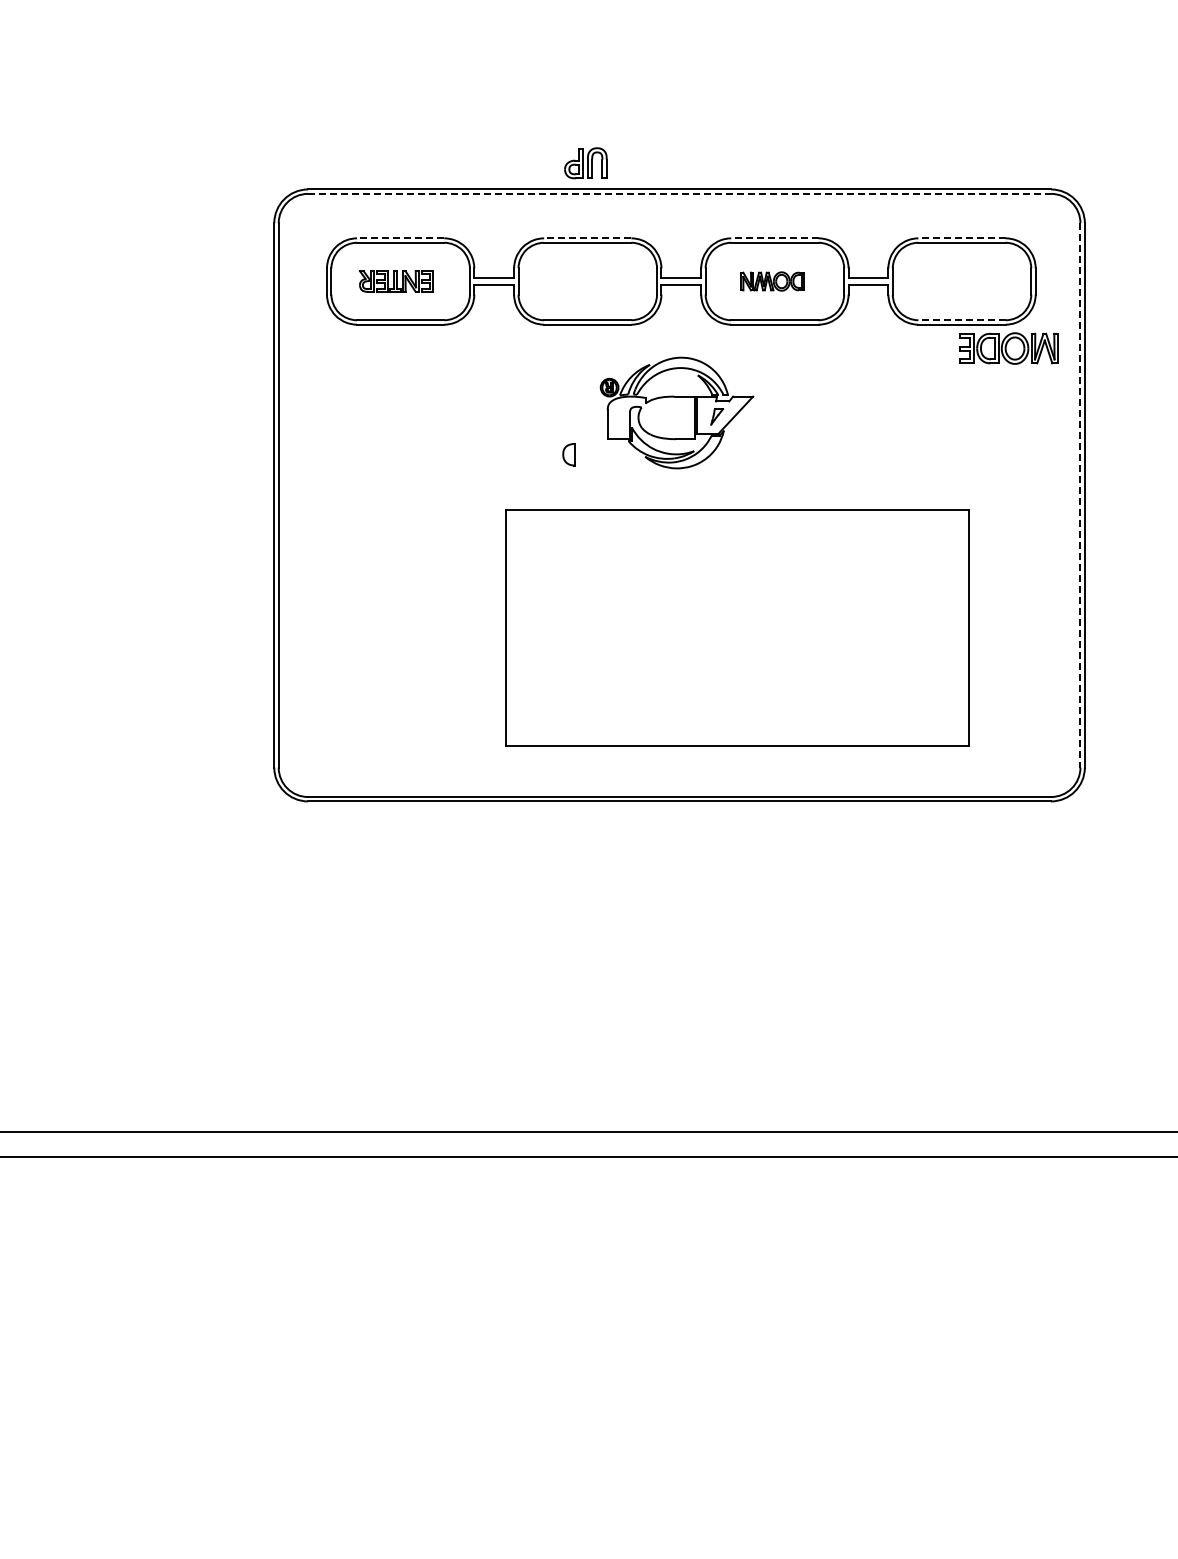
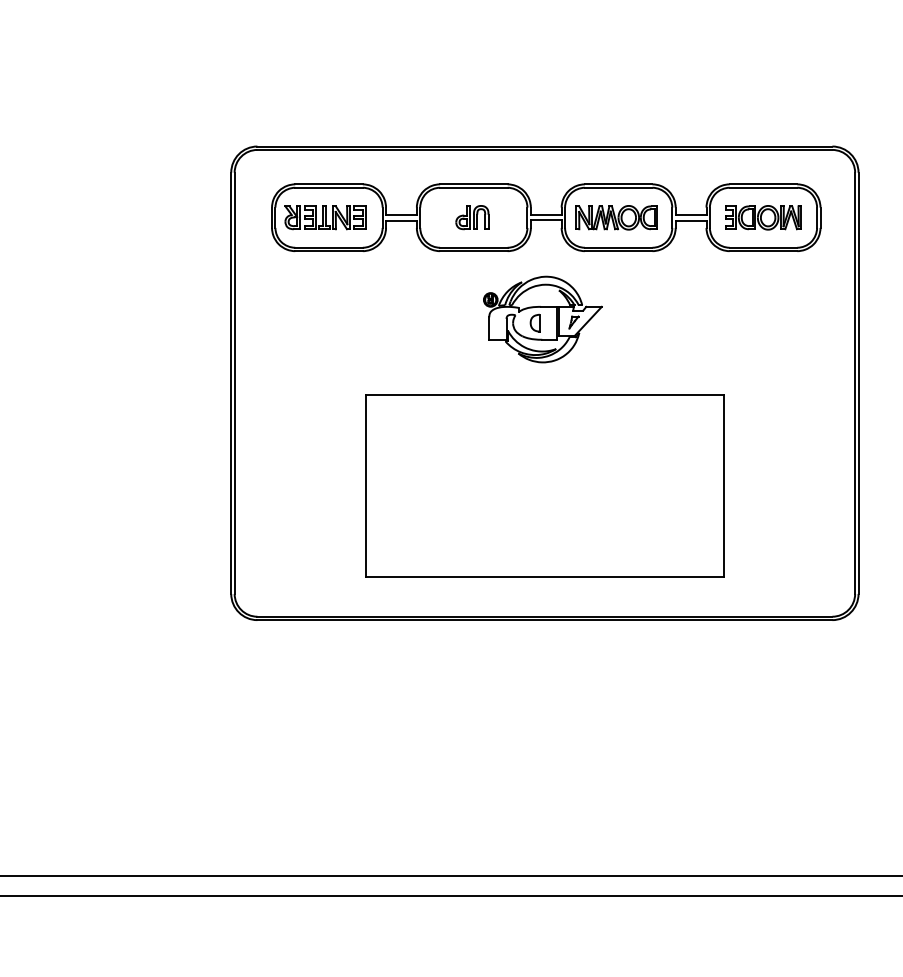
part: (585, 163) -> (472, 217), moved
line: (680, 193) -> (545, 149), dashed -> solid
line: (400, 238) -> (328, 184), dashed -> solid
line: (587, 238) -> (473, 184), dashed -> solid
line: (774, 238) -> (618, 184), dashed -> solid
line: (962, 238) -> (763, 184), dashed -> solid
part: (396, 281) -> (325, 217), size x1.43
part: (772, 281) -> (616, 217), size x1.67
line: (962, 320) -> (763, 247), dashed -> solid
part: (1008, 348) -> (763, 217), moved
part: (568, 454) -> (534, 323), moved
line: (1080, 495) -> (855, 383), dashed -> solid
part: (737, 627) -> (544, 485), moved

